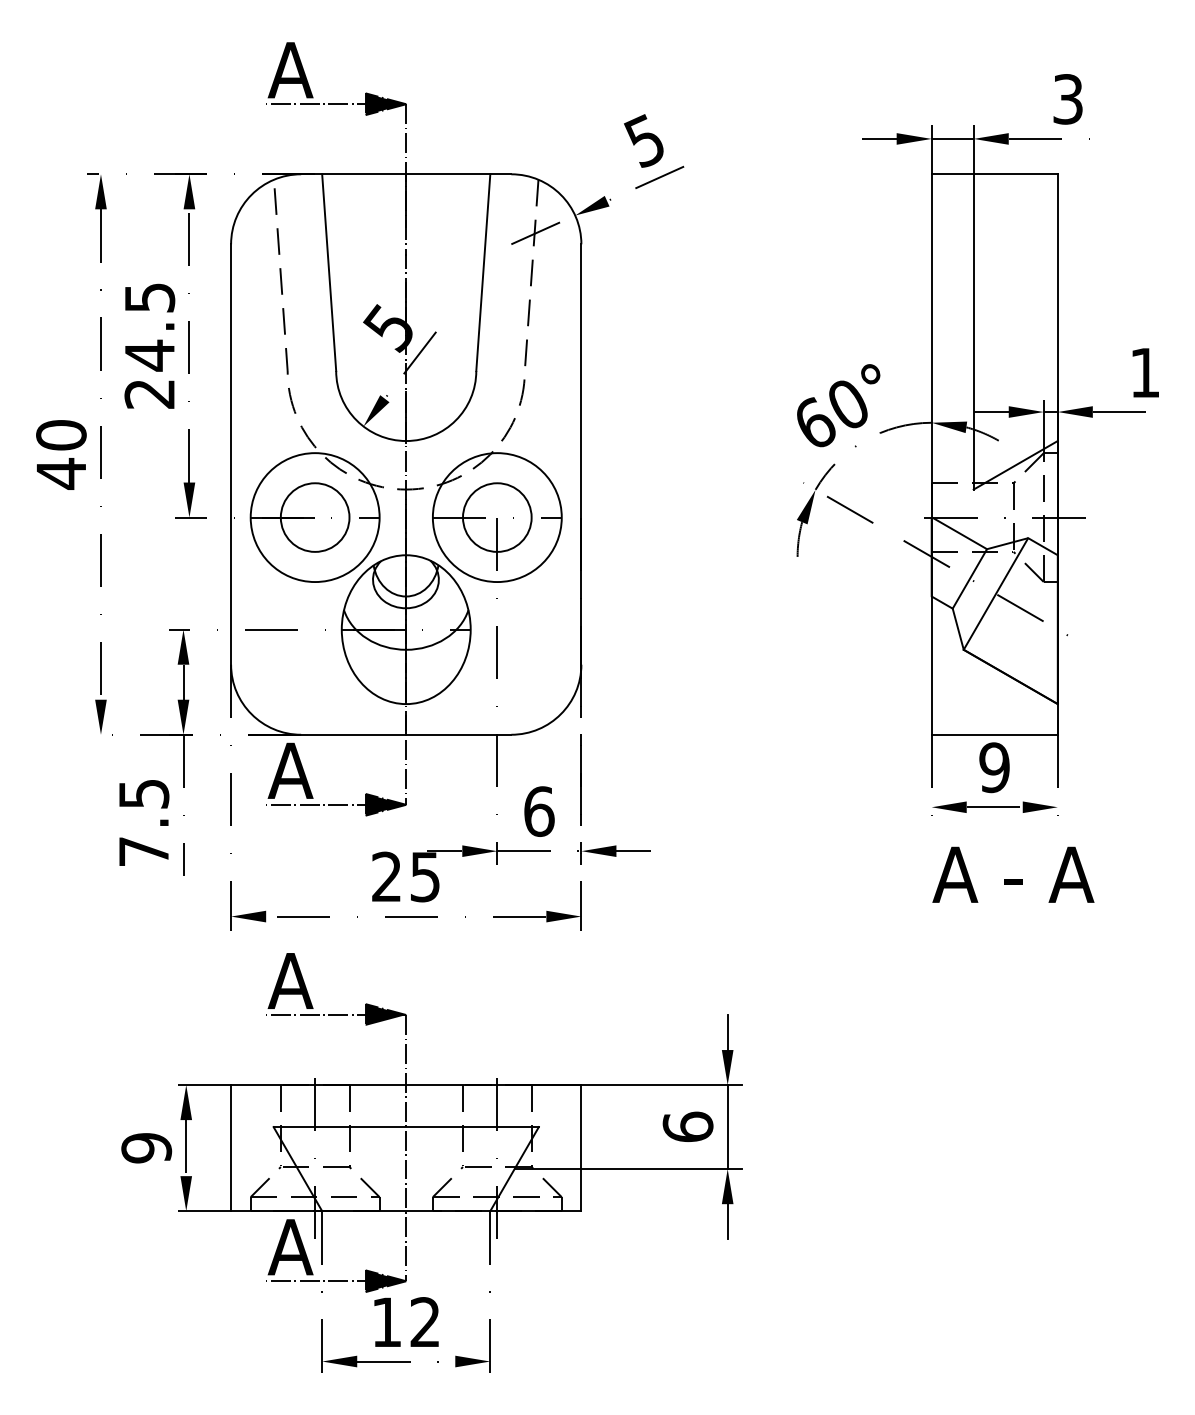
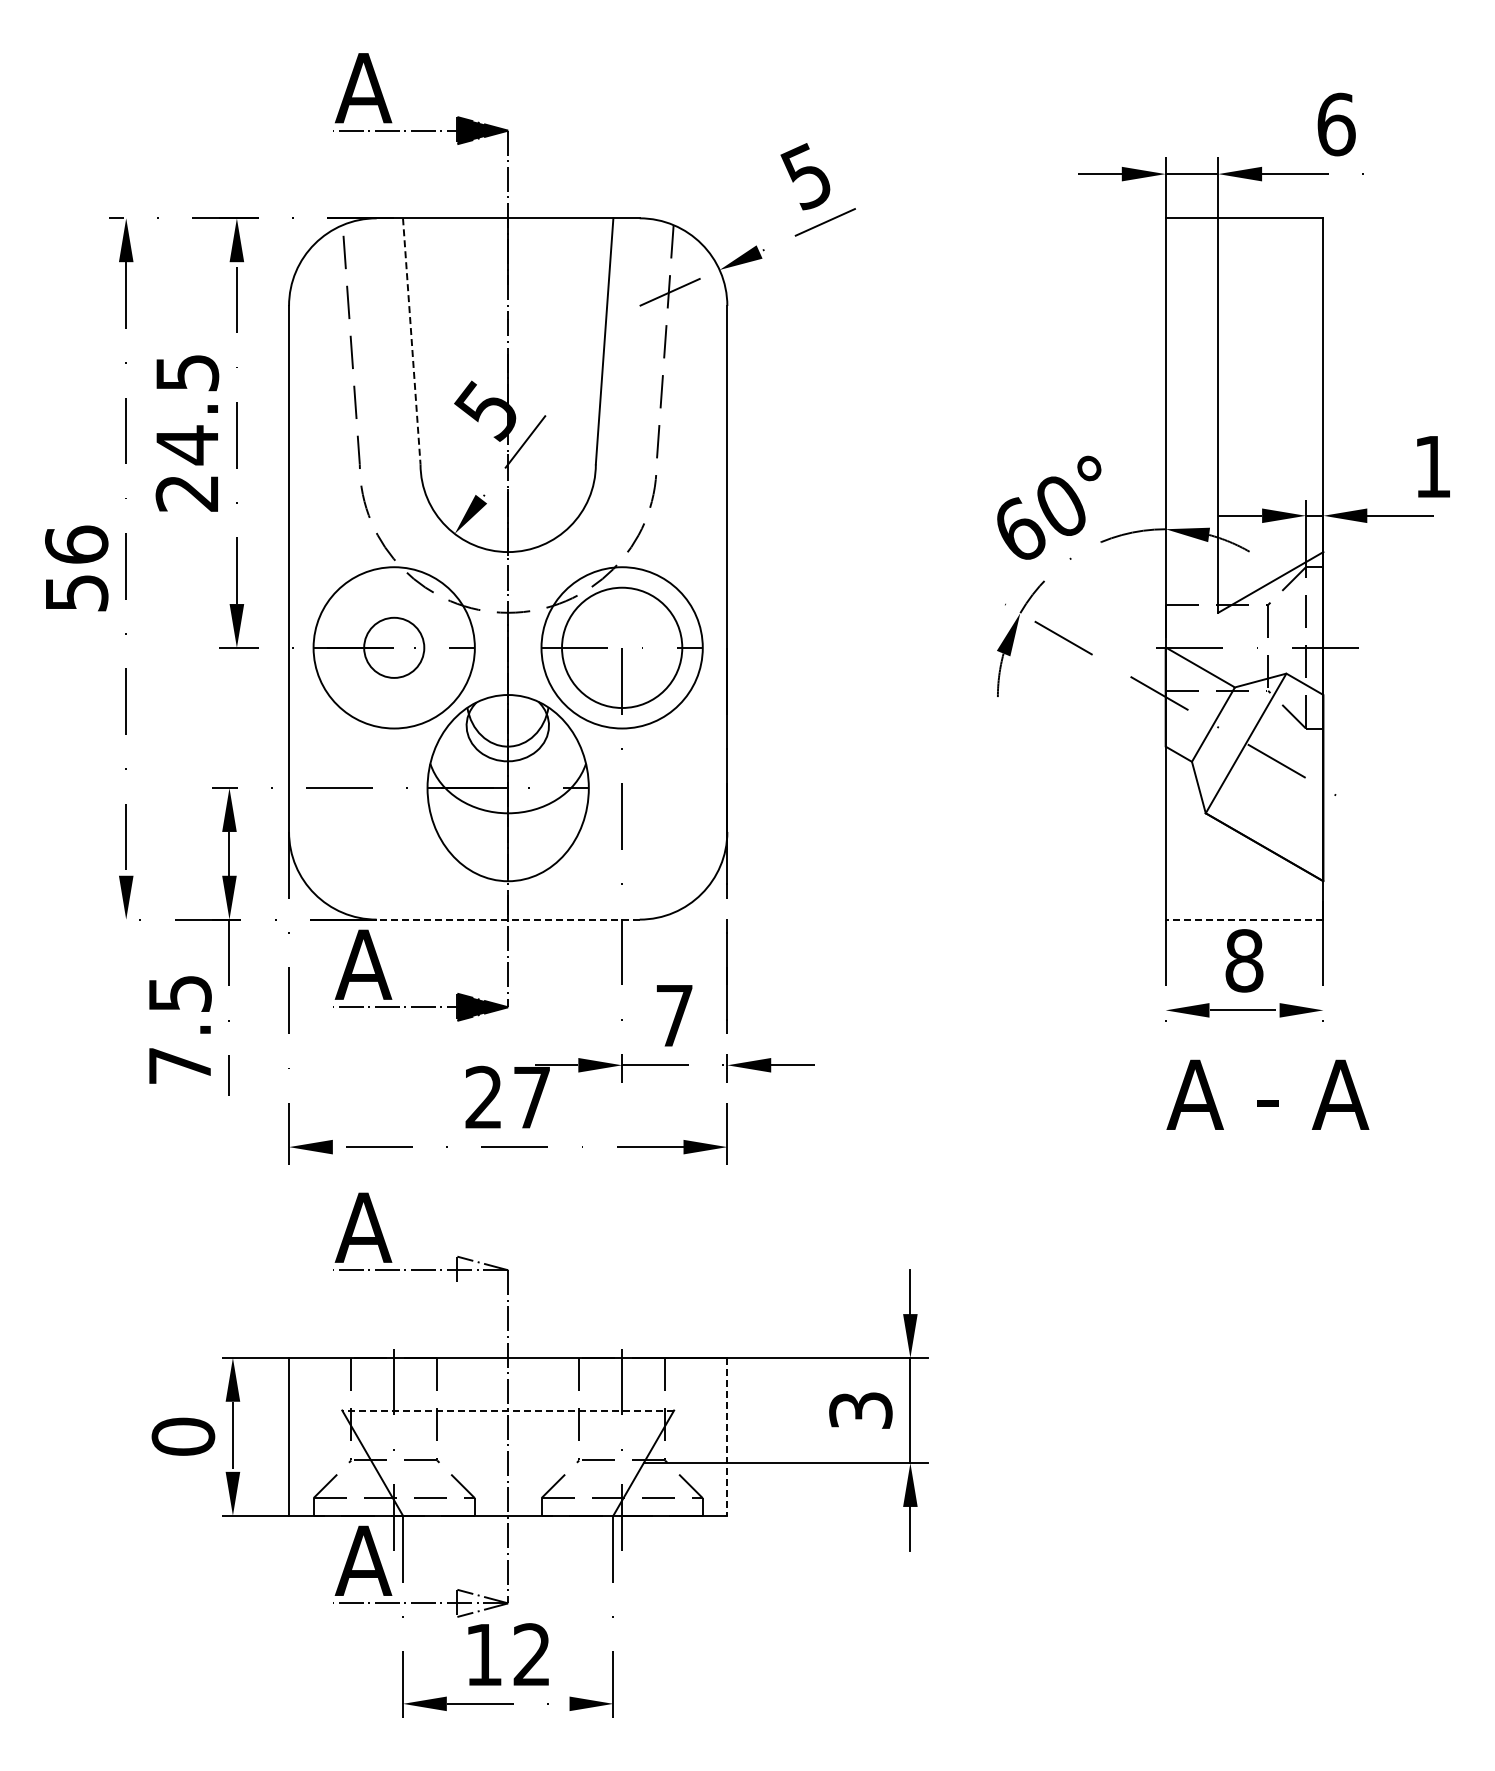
text: (1068, 99) -> (1336, 124), 3 -> 6
line: (328, 272) -> (411, 341), solid -> dashed
text: (61, 454) -> (76, 569), 40 -> 56
circle: (315, 517) -> (394, 647), size x0.7
circle: (497, 517) -> (622, 647), size x1.4
line: (405, 734) -> (507, 919), solid -> dashed
line: (994, 734) -> (1244, 919), solid -> dashed
text: (994, 767) -> (1244, 960), 9 -> 8
text: (539, 811) -> (675, 1015), 6 -> 7
text: (424, 877) -> (531, 1098), 25 -> 27
fill: (385, 1014) -> (482, 1269), removed
line: (406, 1127) -> (508, 1410), solid -> dashed
text: (687, 1127) -> (860, 1410), 6 -> 3
text: (146, 1147) -> (183, 1436), 9 -> 0
line: (581, 1147) -> (727, 1436), solid -> dashed
fill: (385, 1280) -> (482, 1602), removed

